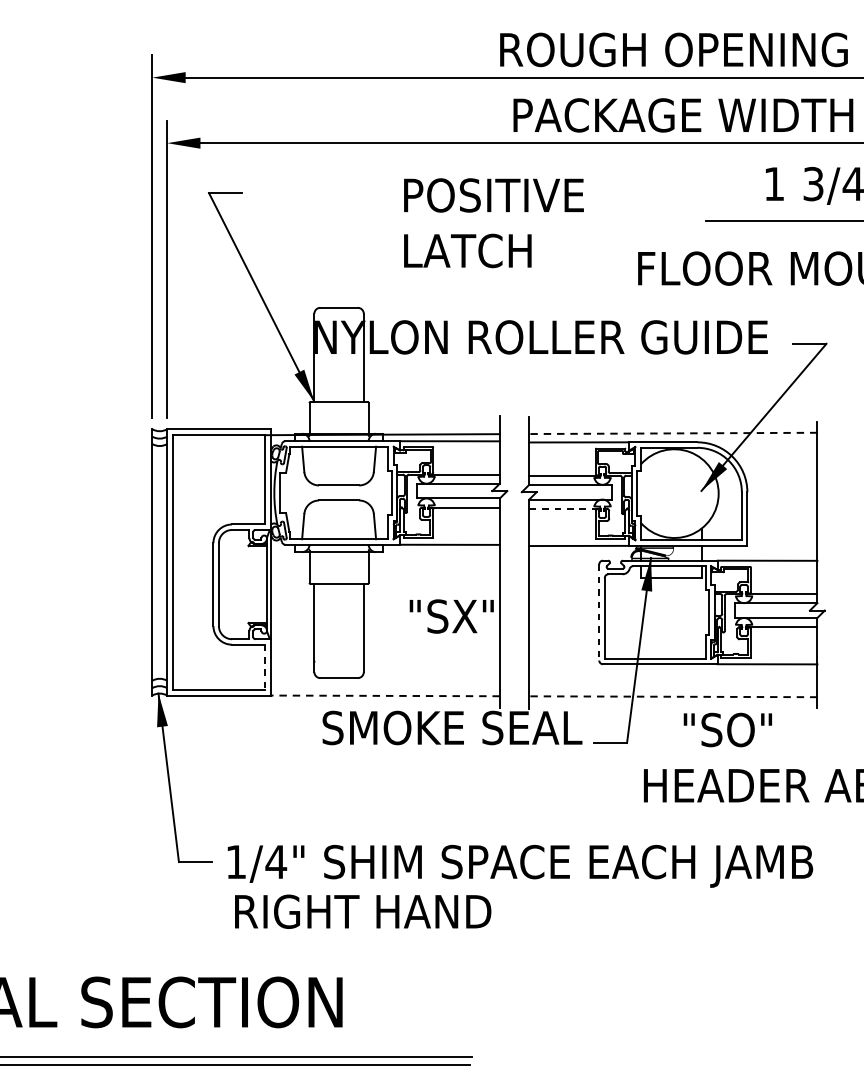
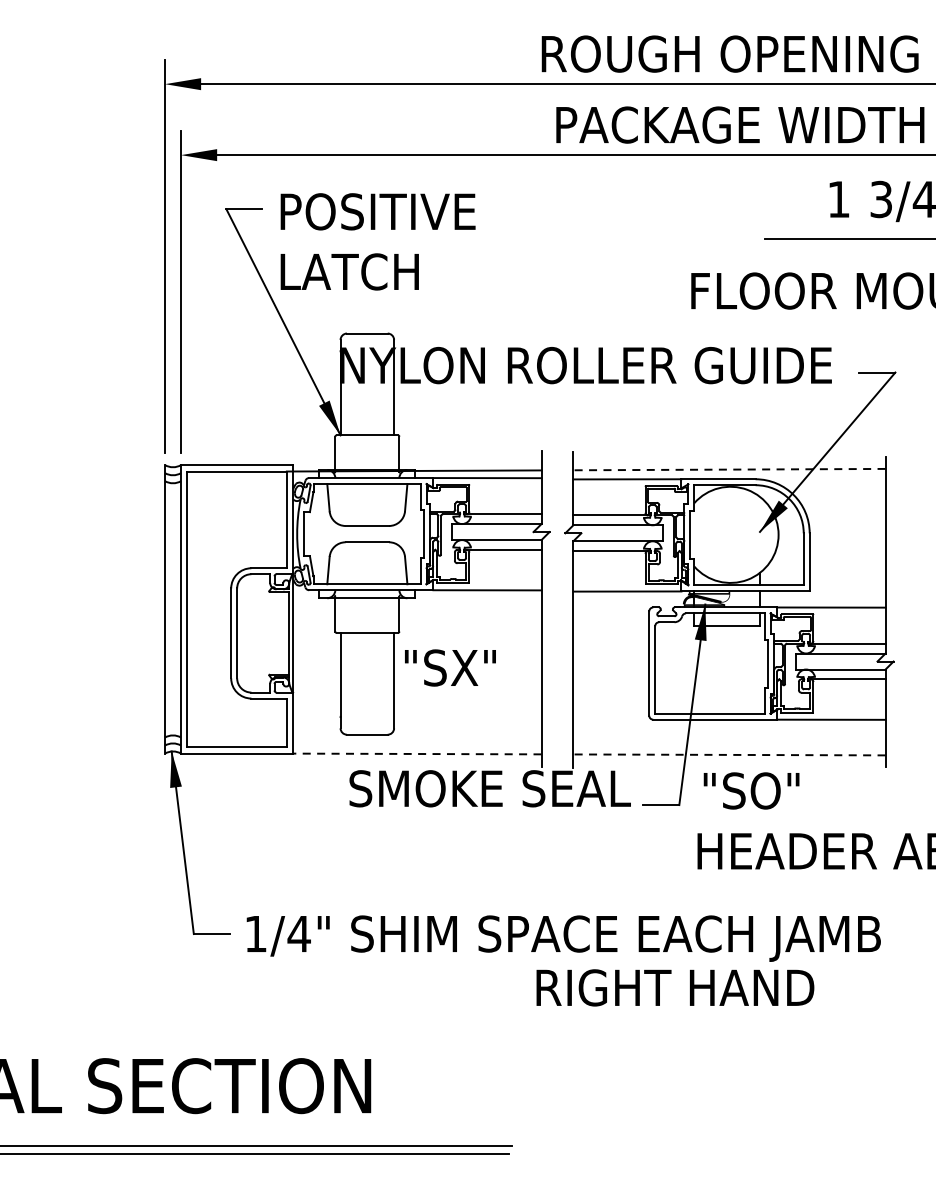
text: (493, 222) -> (377, 241), moved
line: (563, 509) -> (610, 551), dashed -> solid
line: (599, 613) -> (649, 664), dashed -> solid
text: (451, 616) -> (450, 667), moved
line: (264, 667) -> (286, 723), dashed -> solid
text: (727, 729) -> (751, 790), moved
text: (363, 911) -> (675, 987), moved

